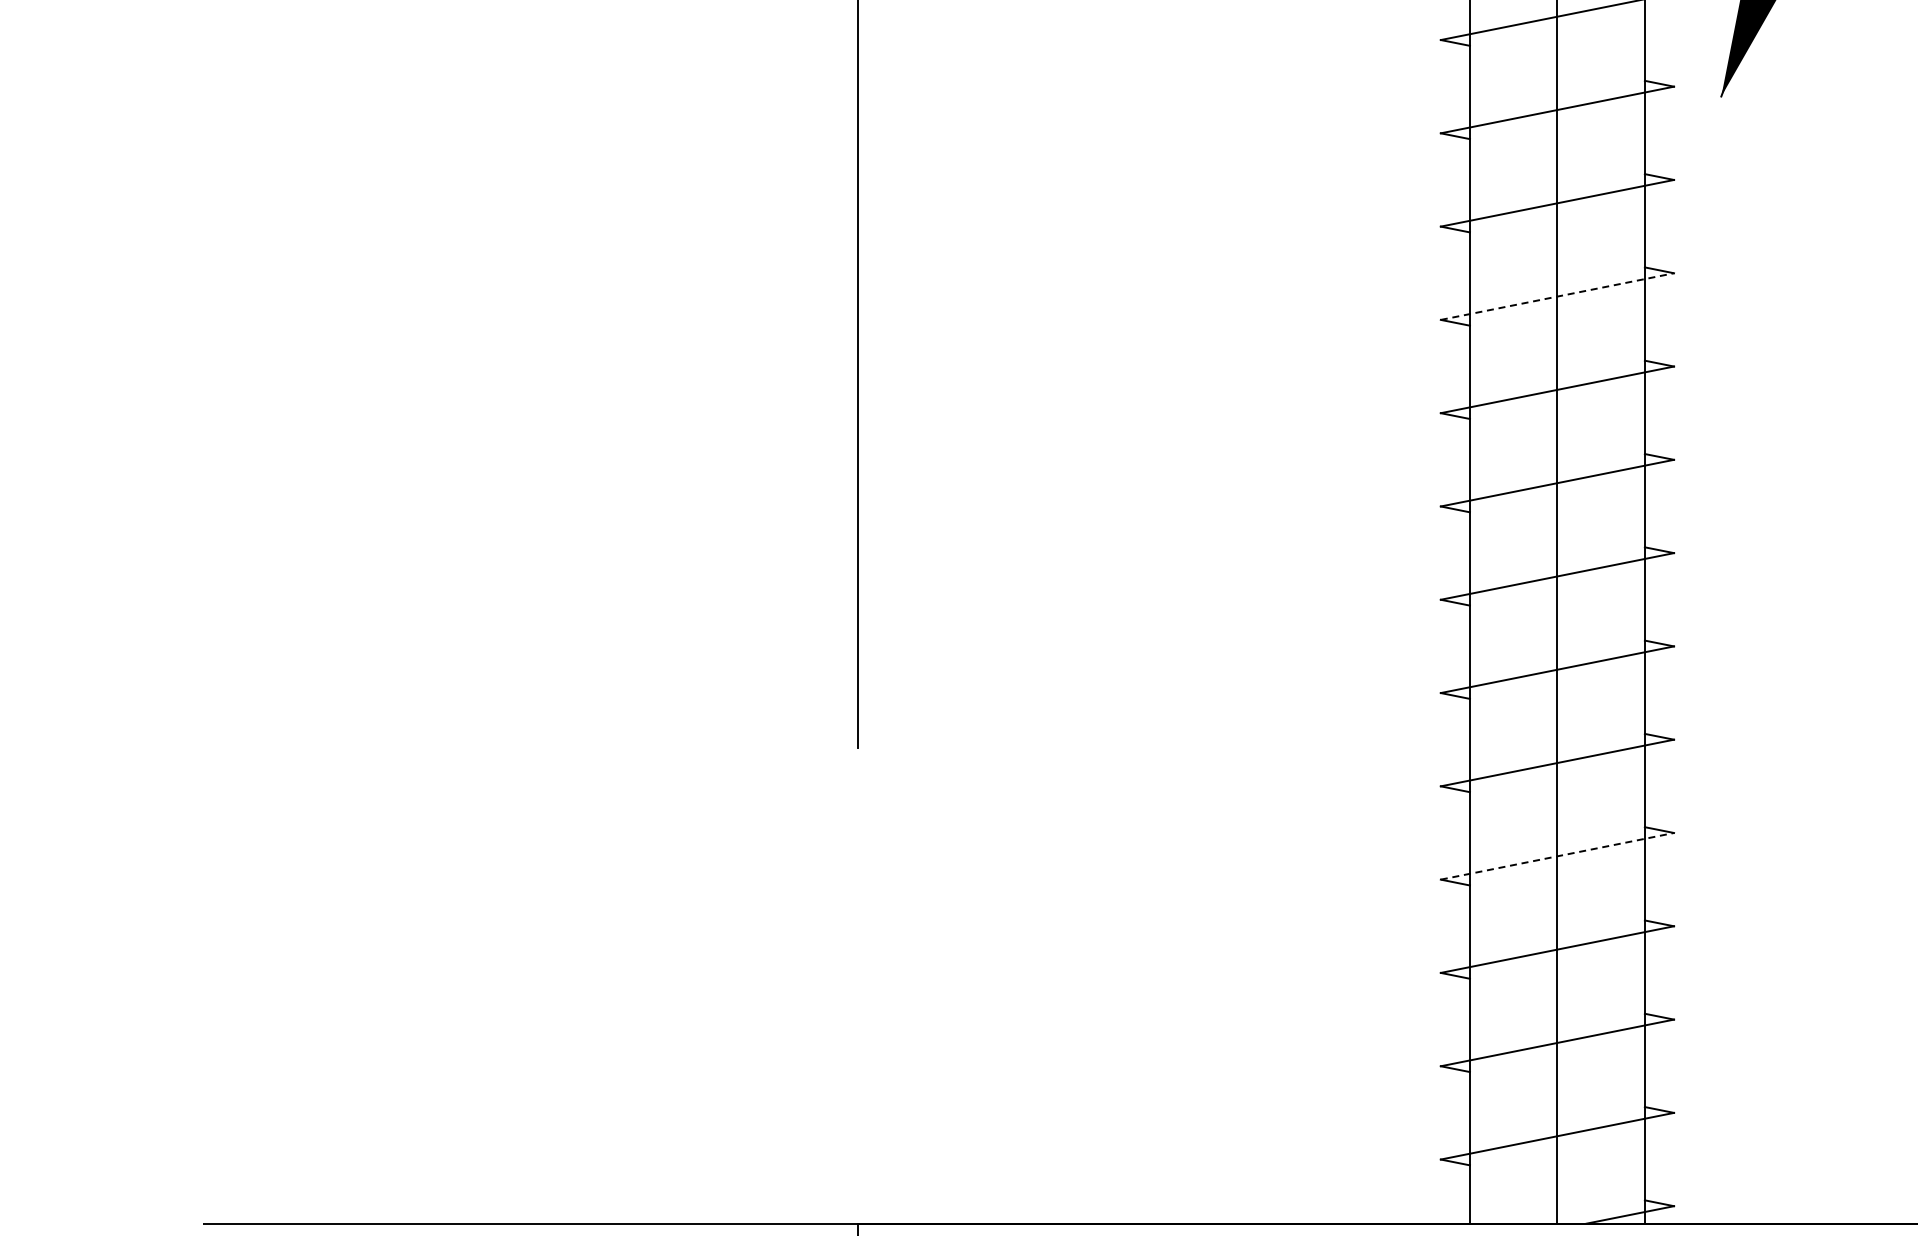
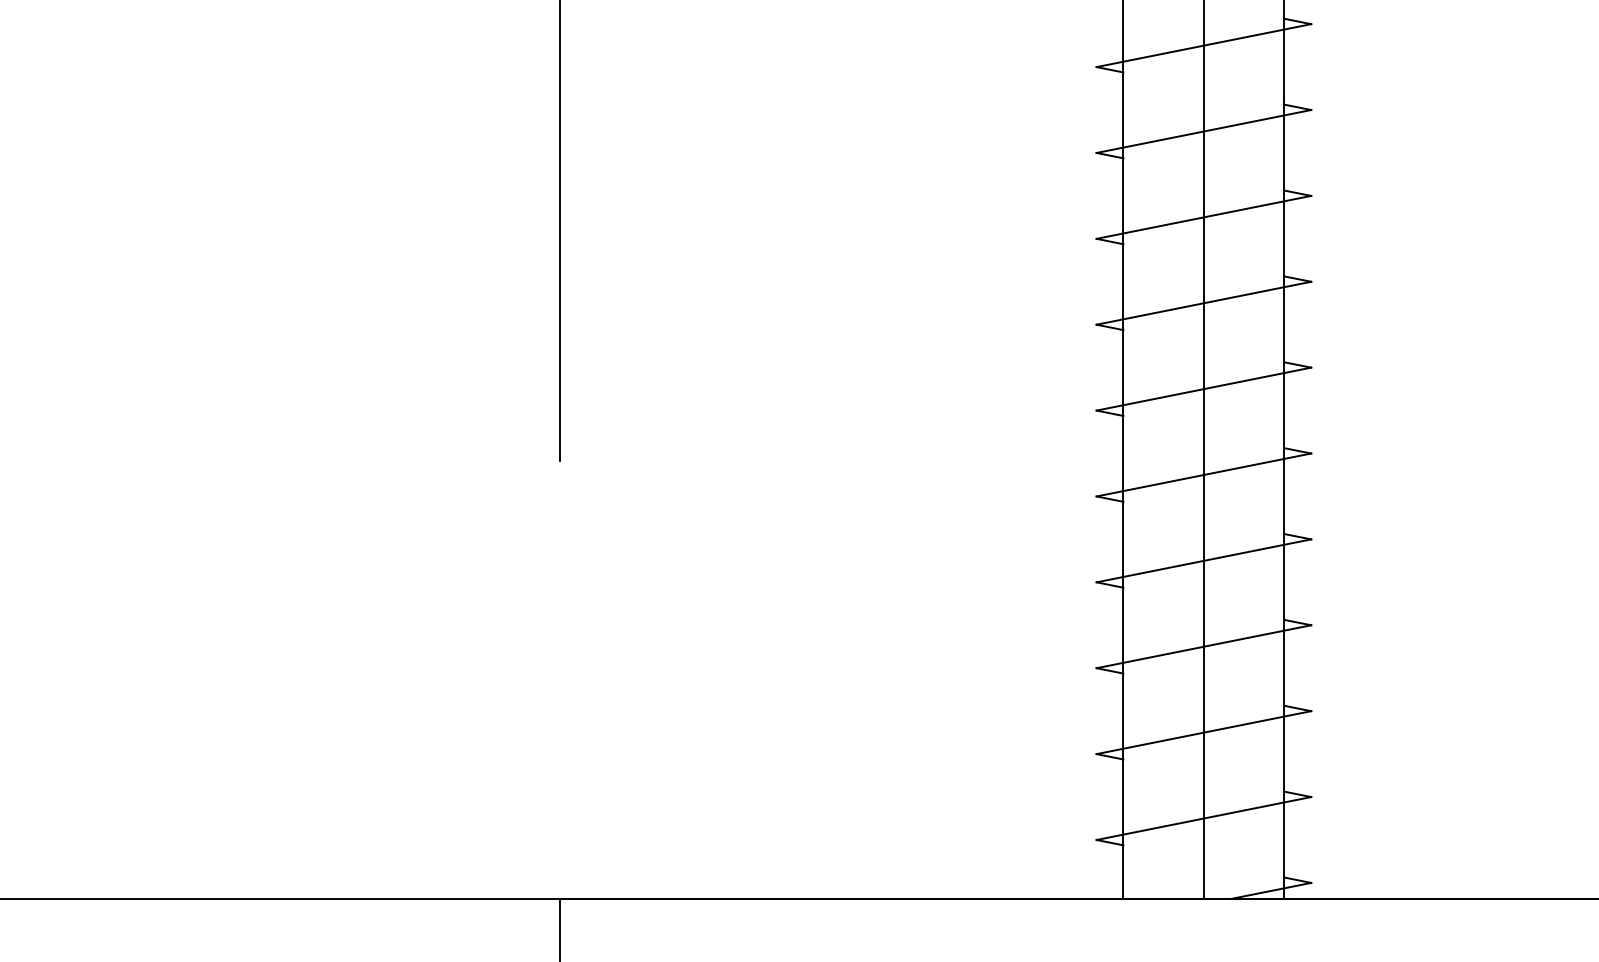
line: (1557, 296) -> (1203, 45), dashed -> solid
line: (1557, 856) -> (1203, 561), dashed -> solid

